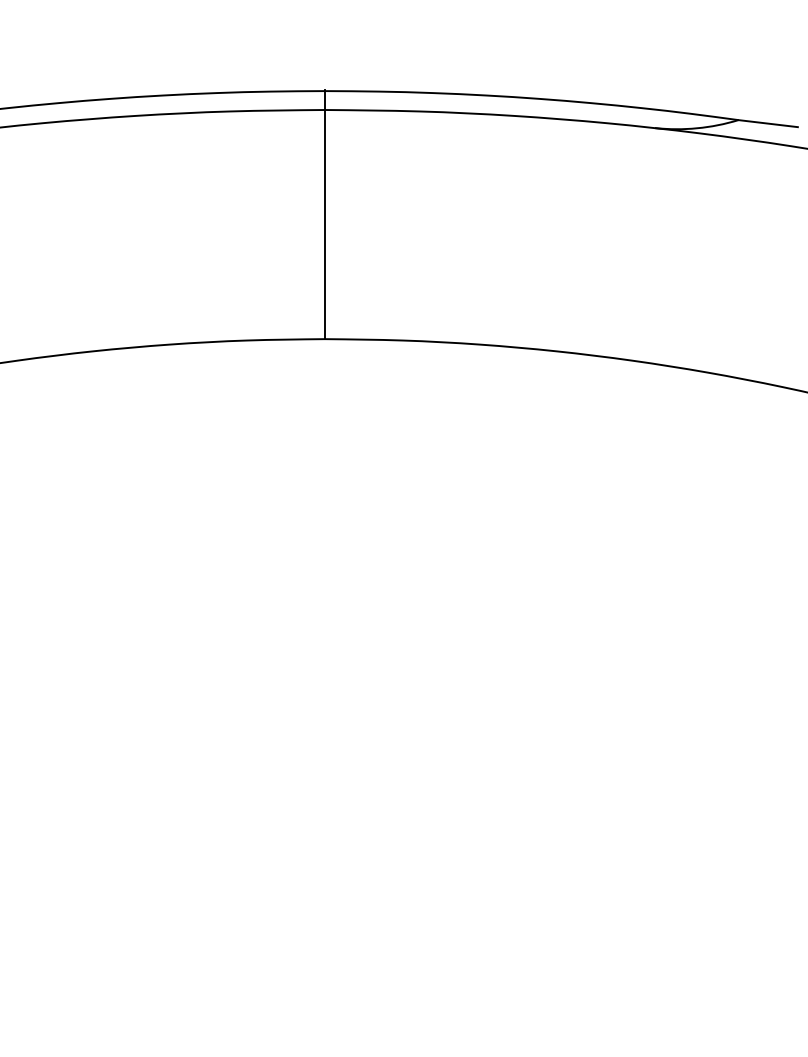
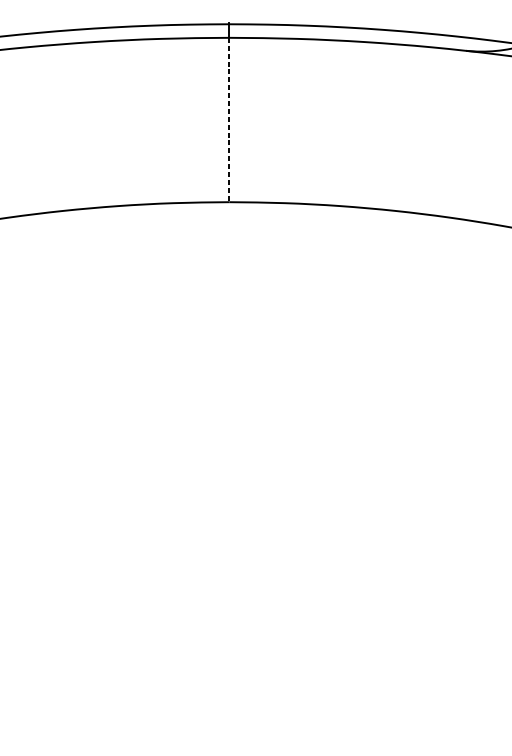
line: (324, 224) -> (229, 119), solid -> dashed

